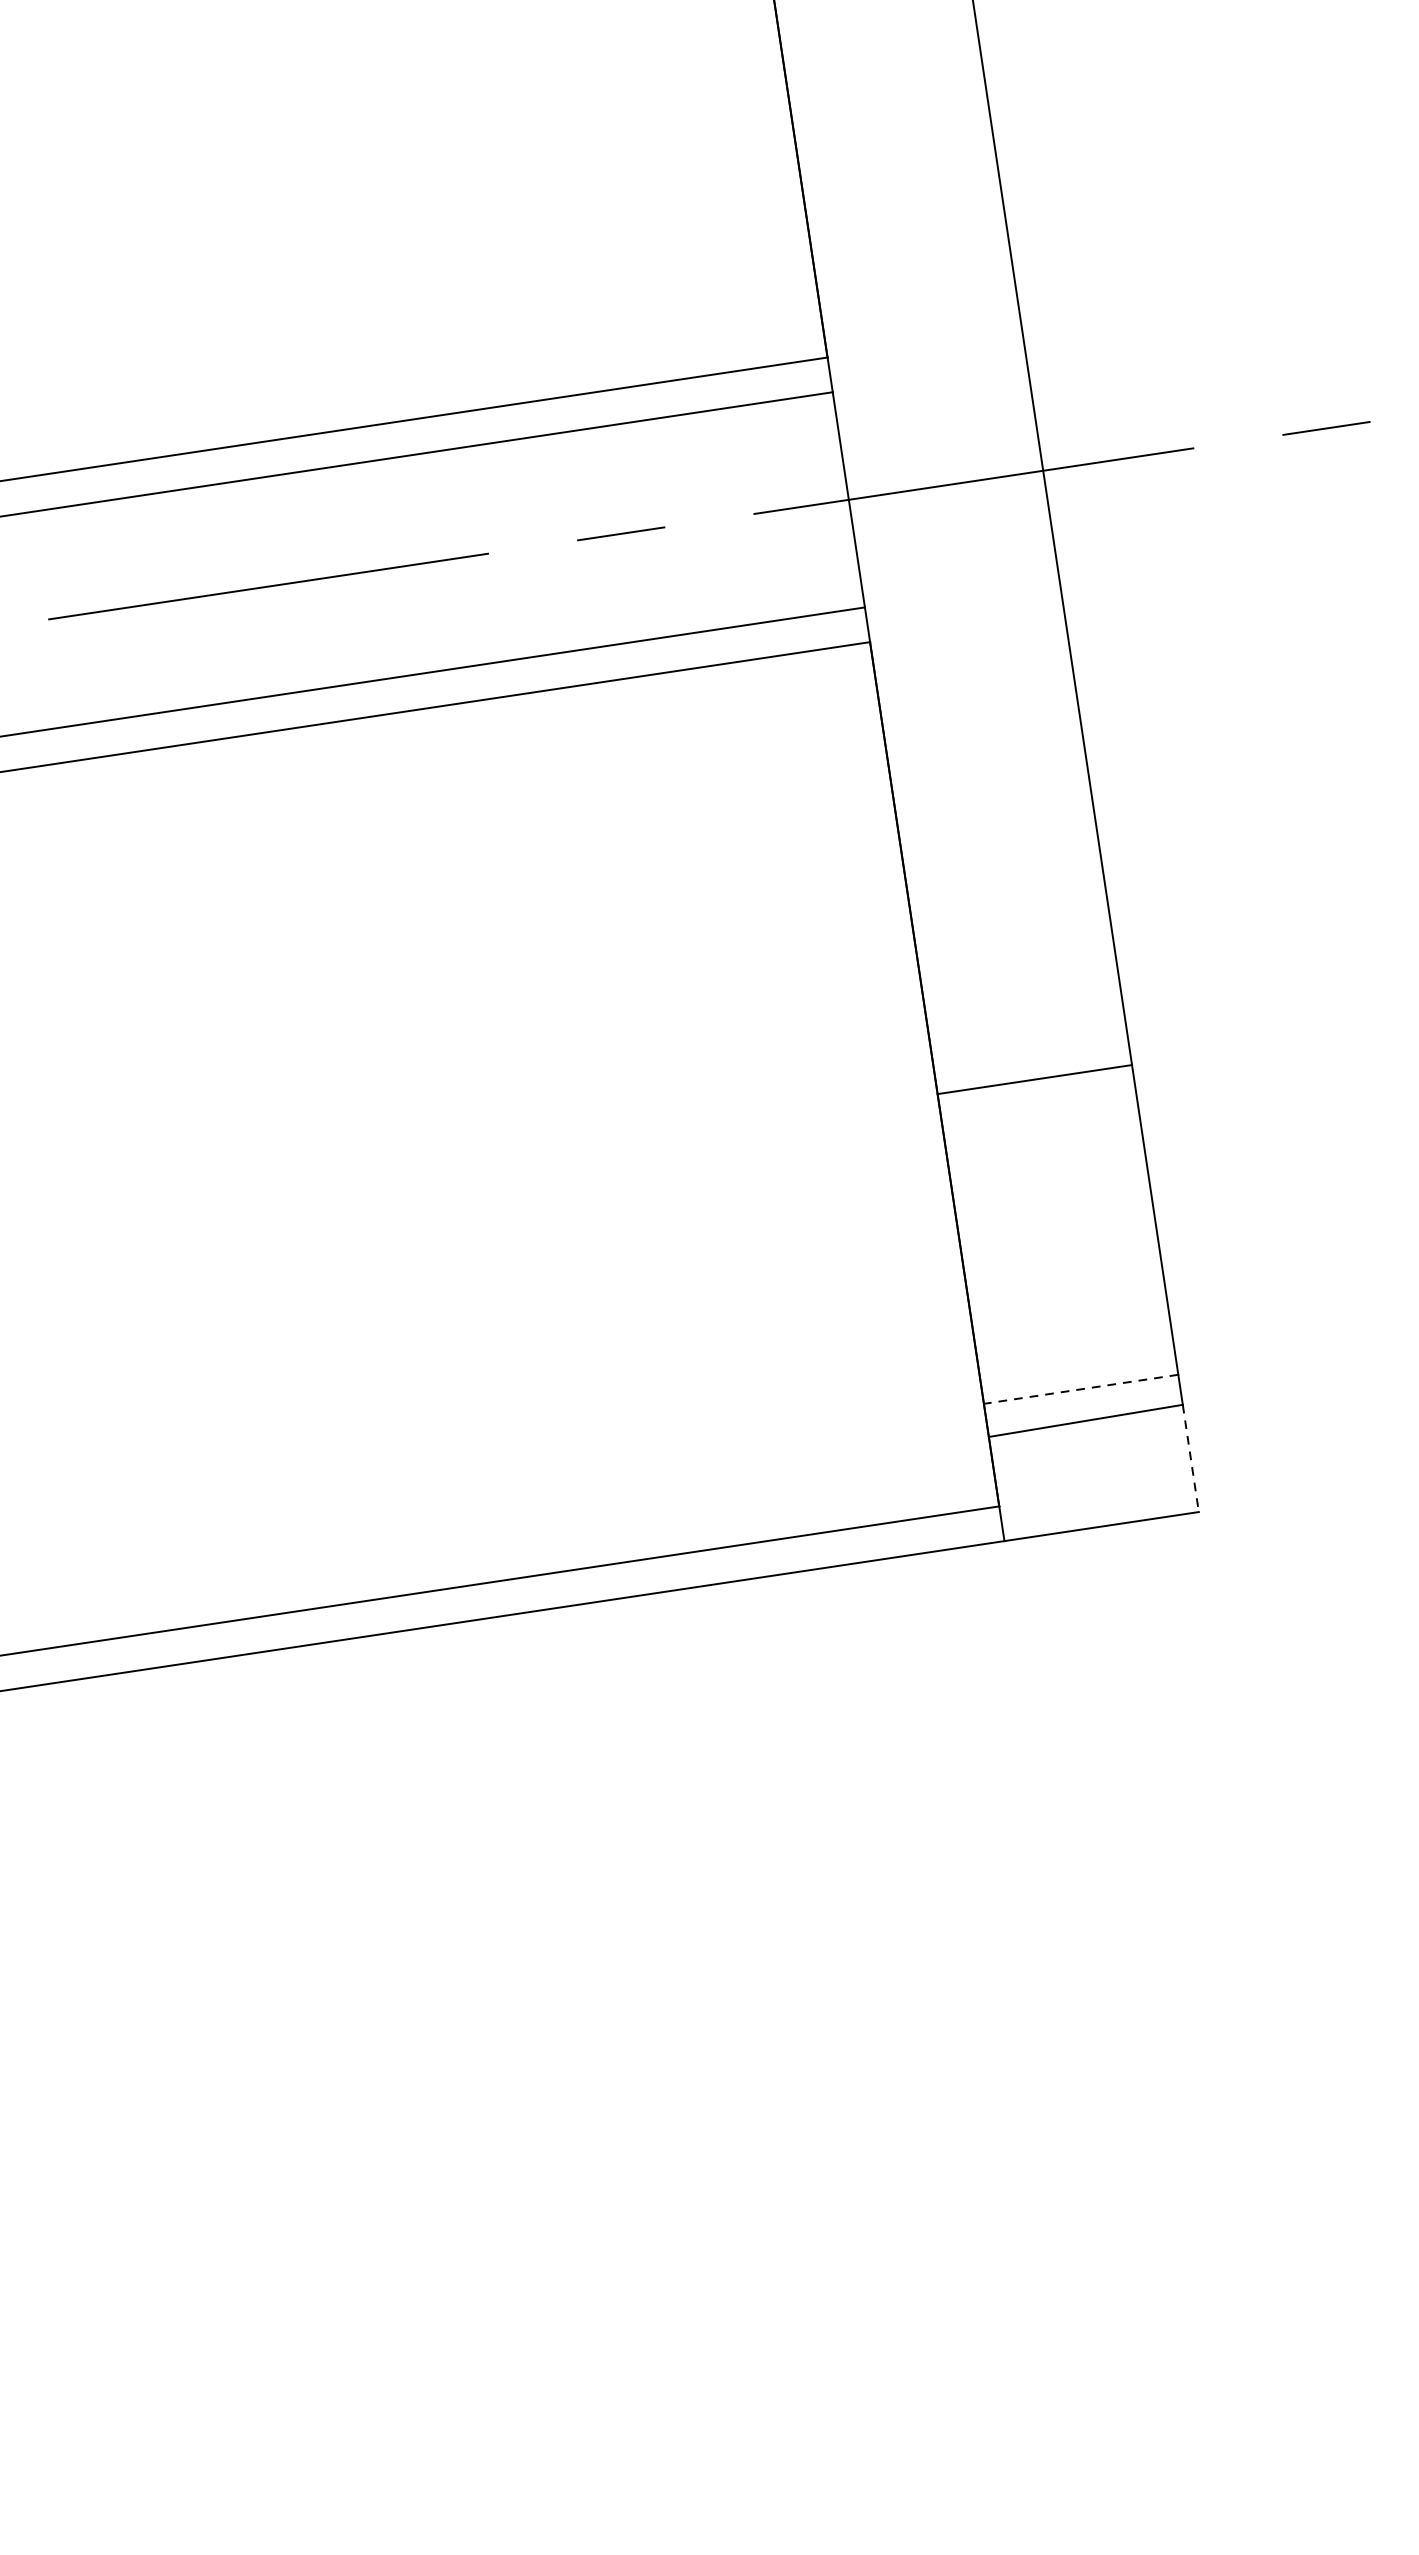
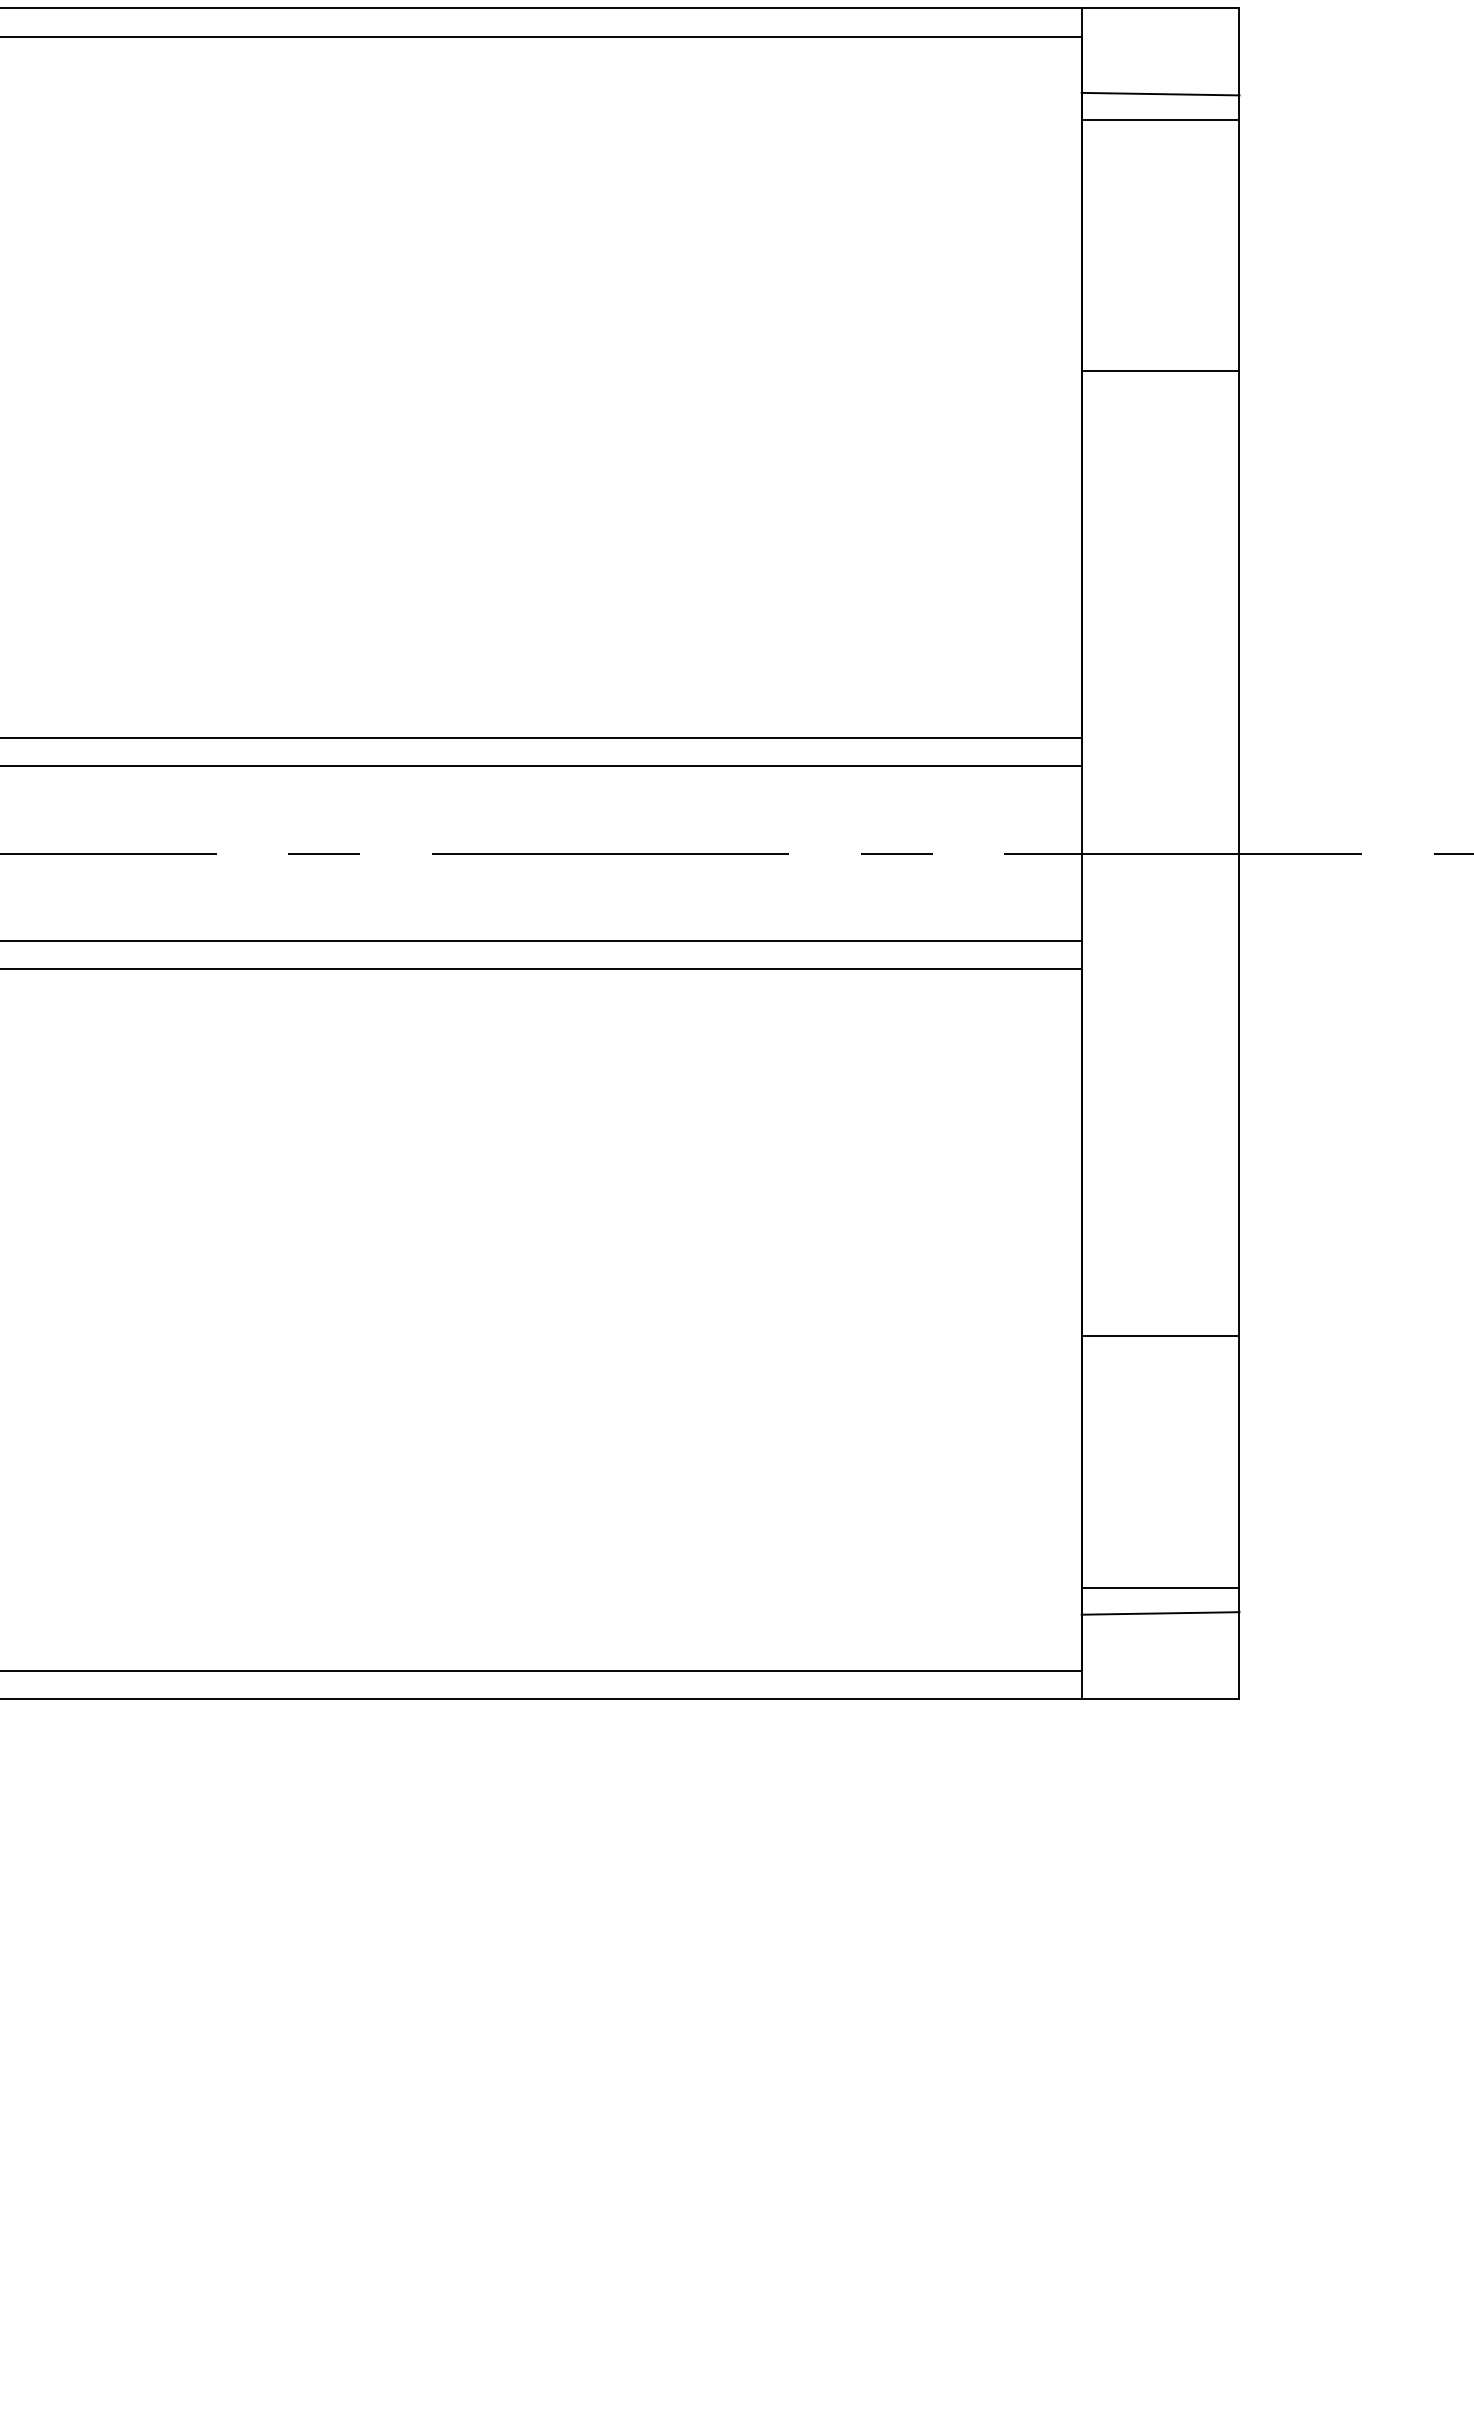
line: (1081, 1388) -> (1160, 1587), dashed -> solid
line: (1190, 1458) -> (1239, 1655), dashed -> solid

